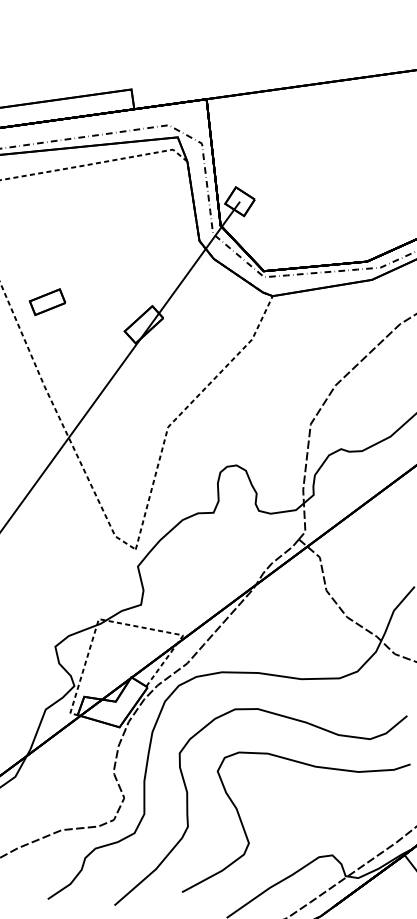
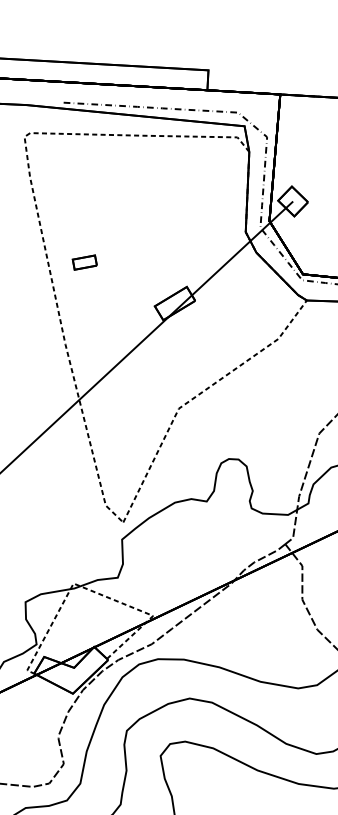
part: (47, 301) -> (84, 261), size x0.7

